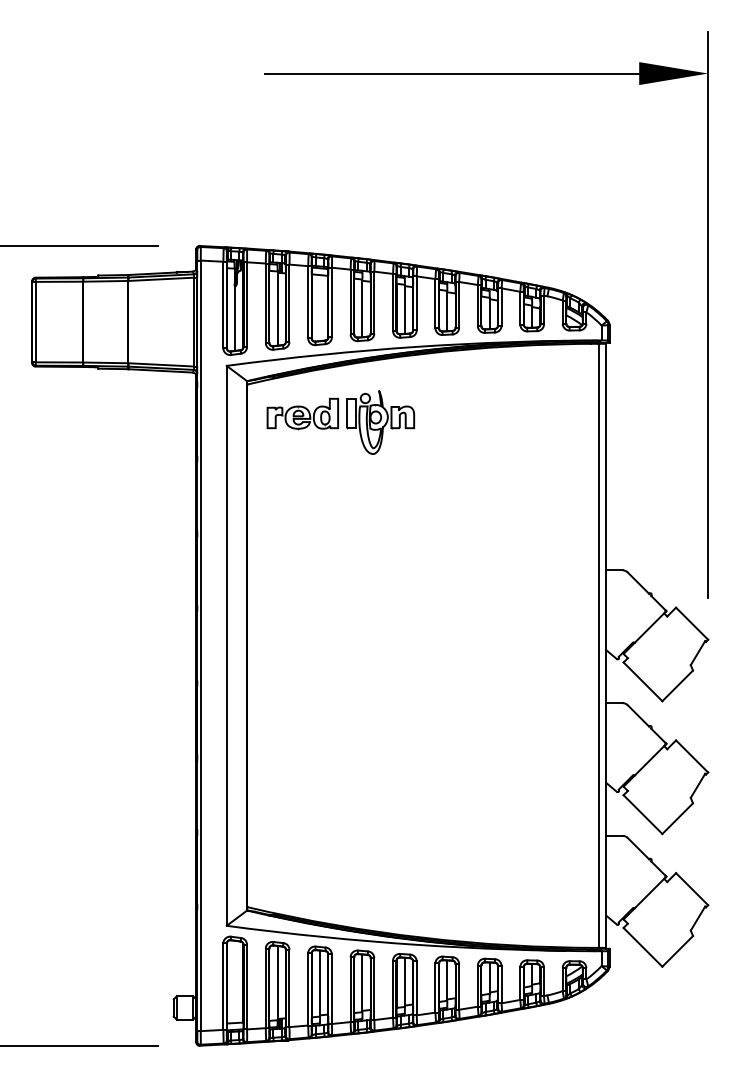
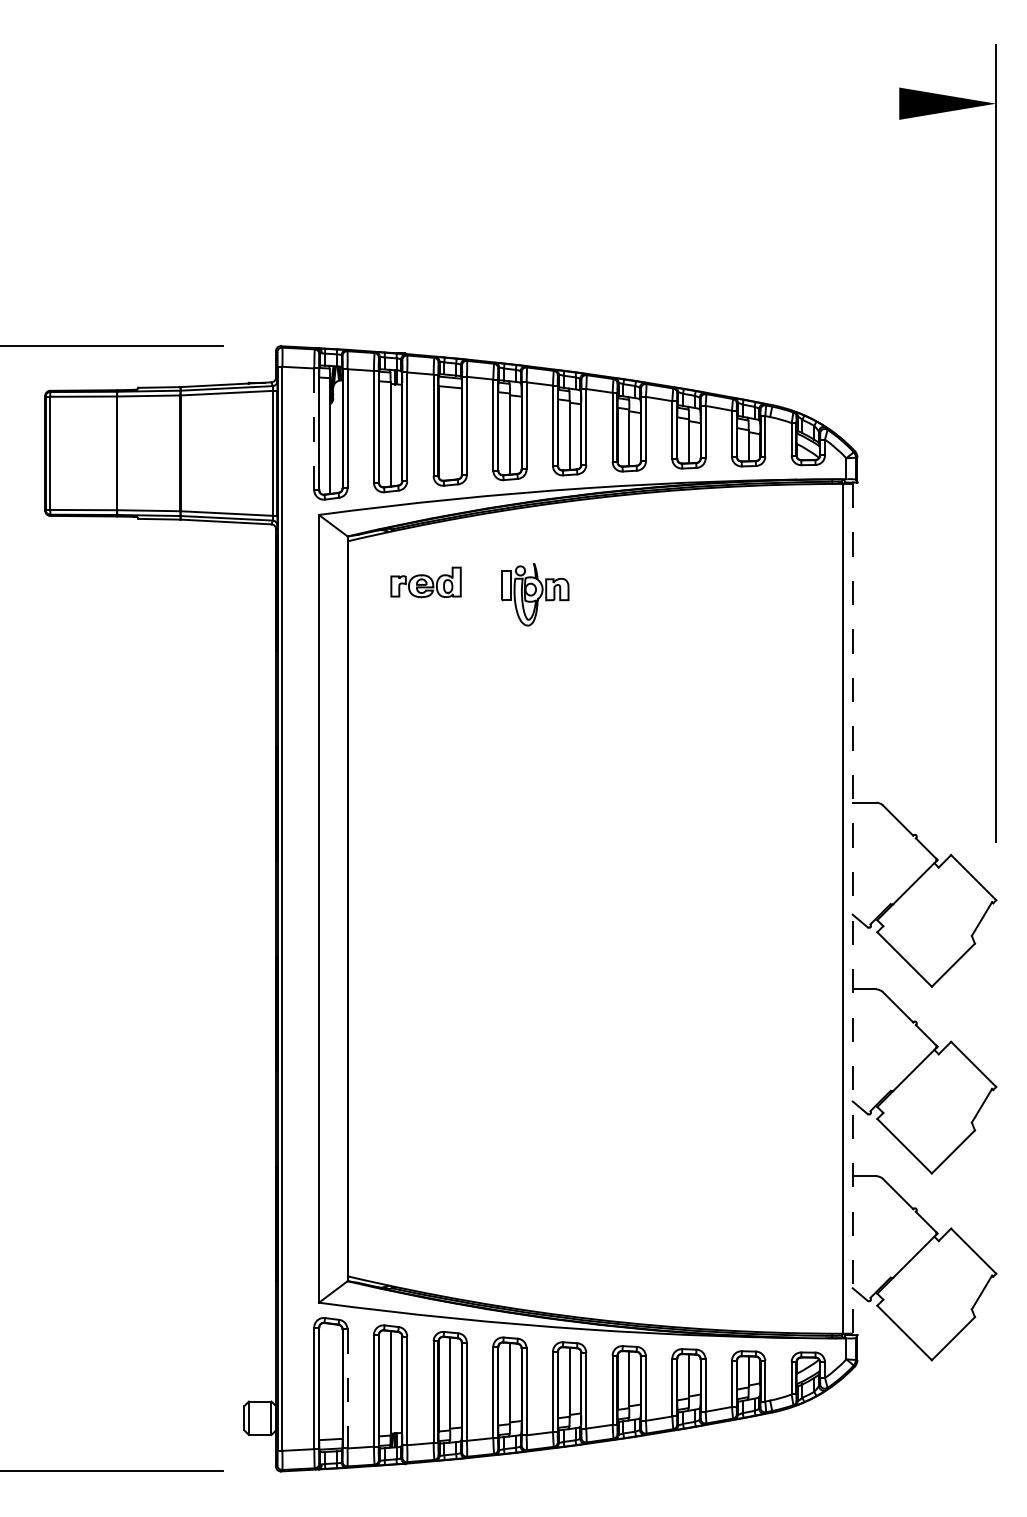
line: (452, 73) -> (636, 103), removed
line: (223, 305) -> (314, 429), solid -> dashed
part: (302, 413) -> (425, 582), size x0.7
part: (380, 422) -> (535, 594), size x0.7
line: (605, 645) -> (852, 908), solid -> dashed
line: (247, 986) -> (347, 1388), solid -> dashed

